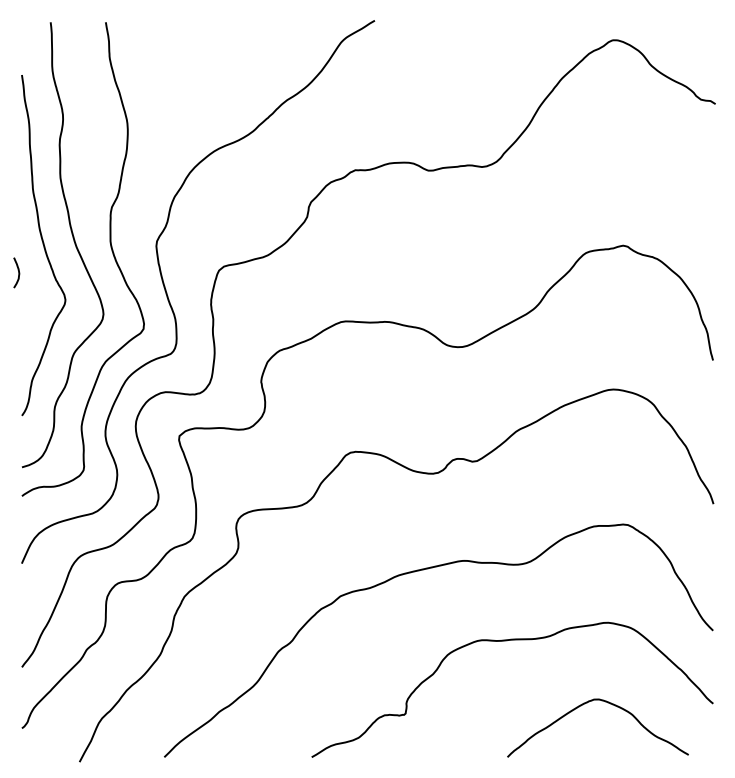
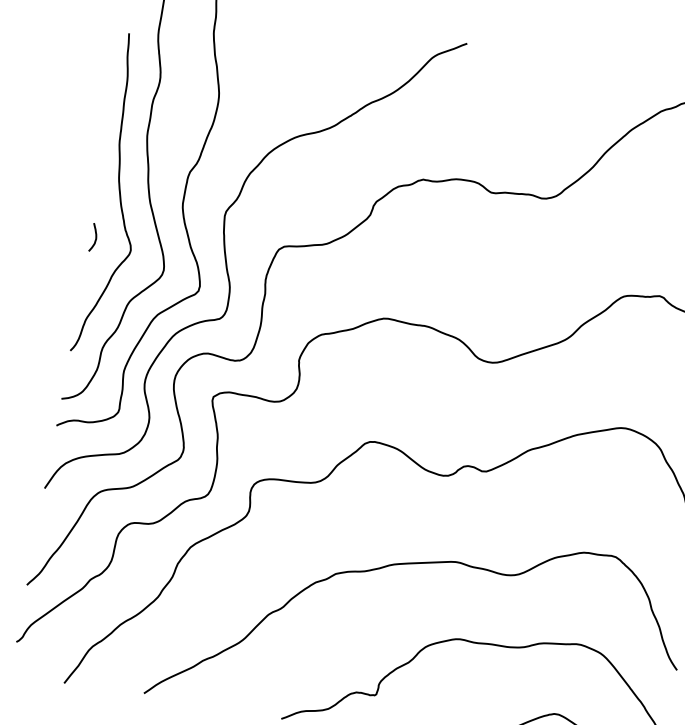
curve: (18, 272) -> (95, 237), moved

